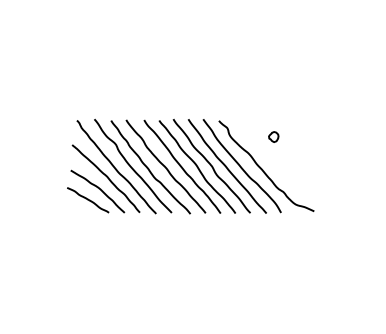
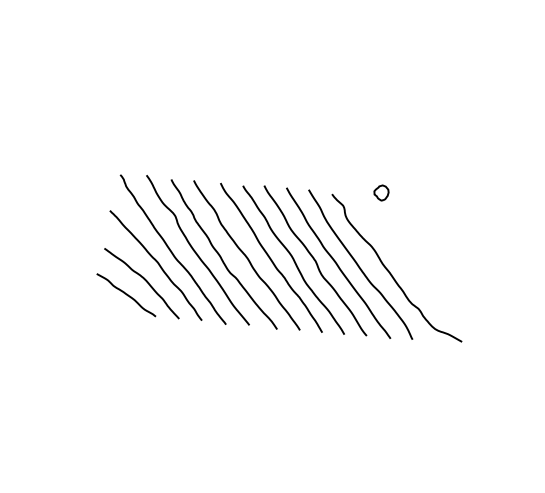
part: (273, 136) -> (381, 192), moved

